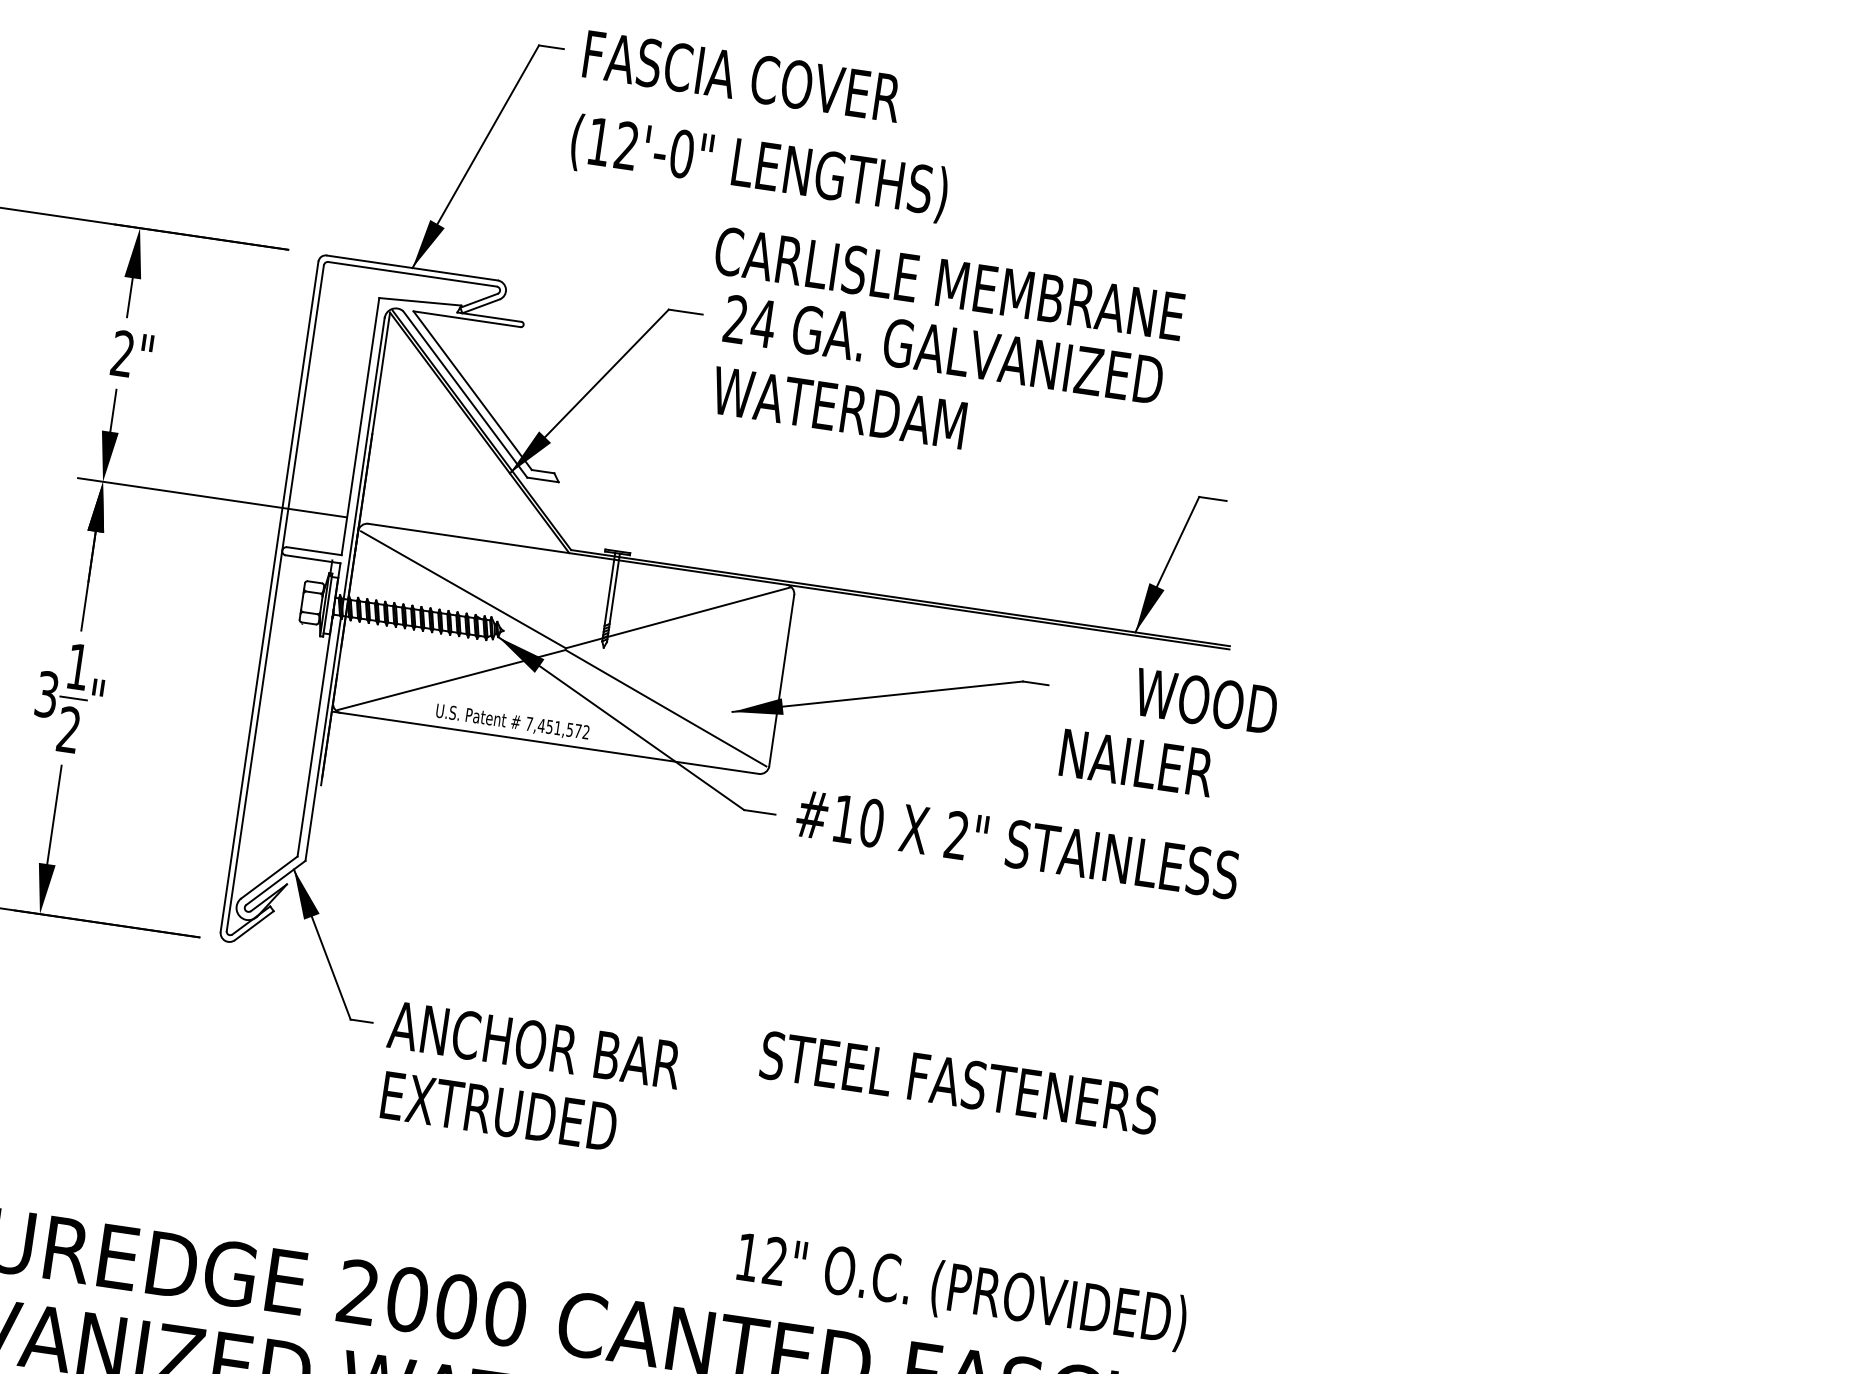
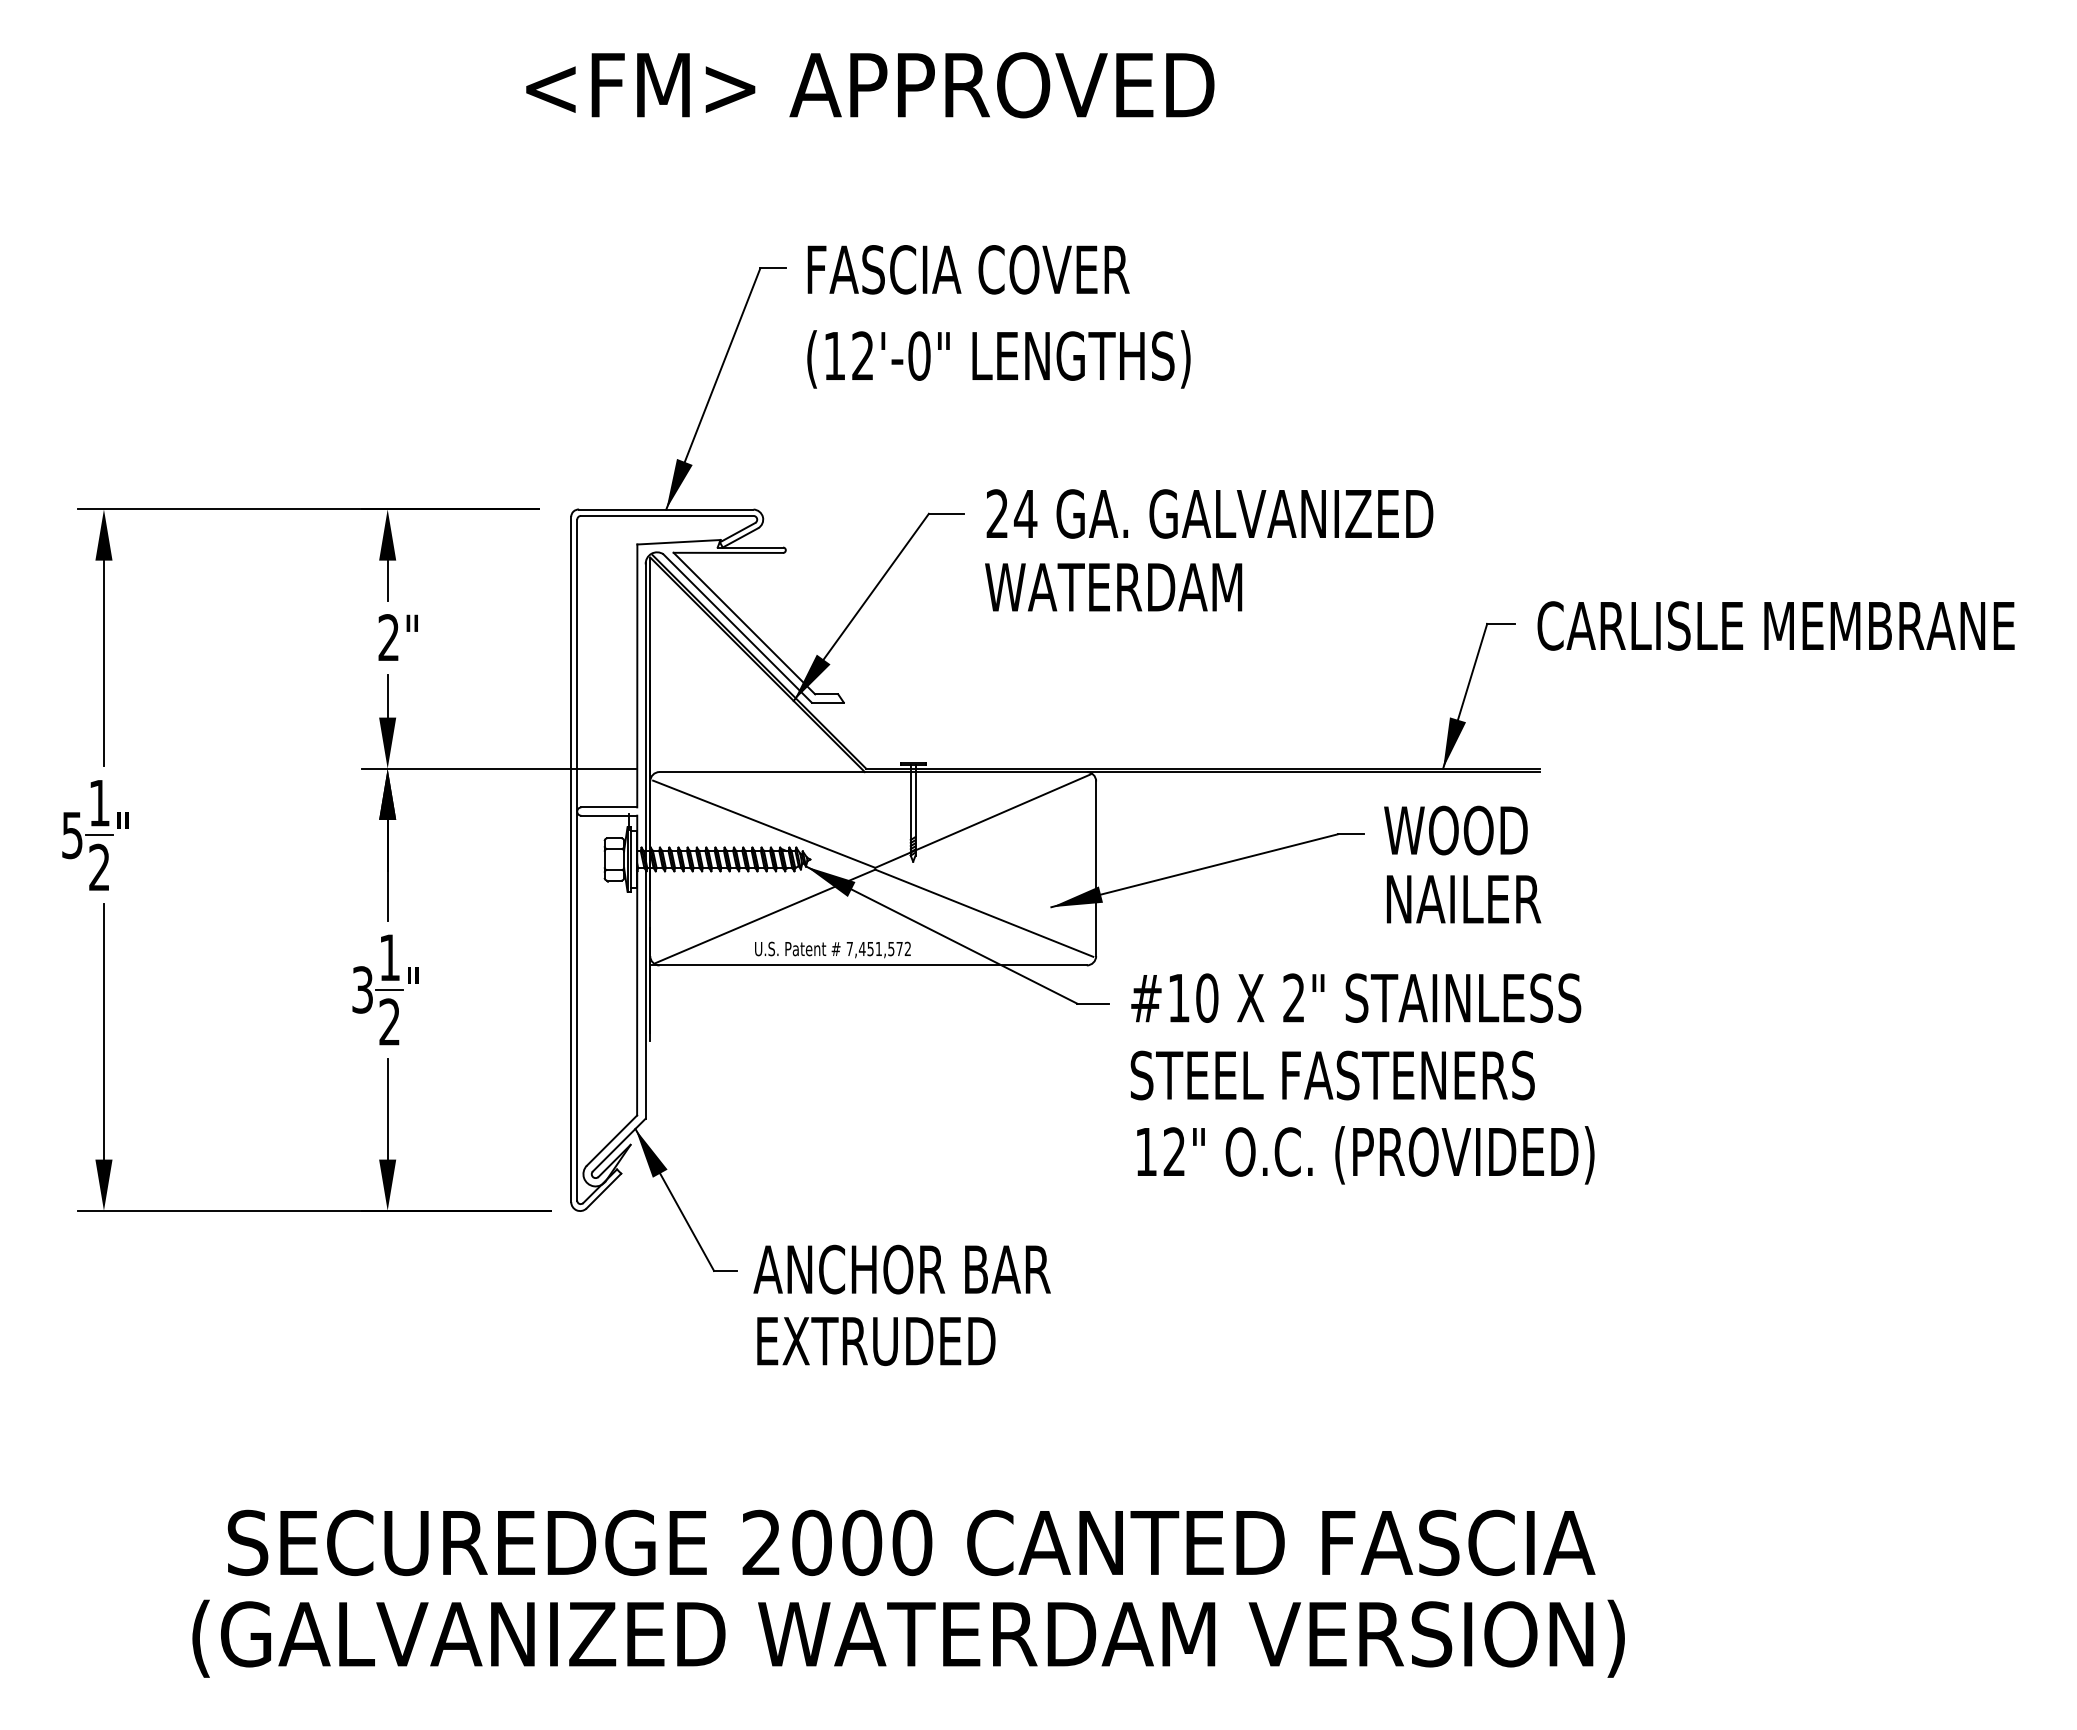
text: (948, 283) -> (1775, 625), moved
text: (1205, 701) -> (1455, 830), moved
text: (959, 1082) -> (1332, 1075), moved
text: (961, 1292) -> (1365, 1155), moved

